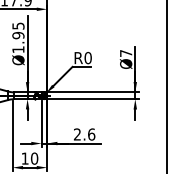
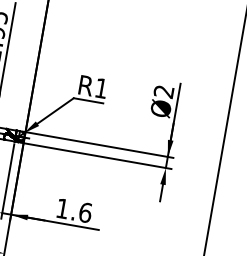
text: (126, 53) -> (164, 91), Ø7 -> Ø2
text: (87, 57) -> (100, 87), R0 -> R1
text: (76, 134) -> (61, 208), 2.6 -> 1.6

